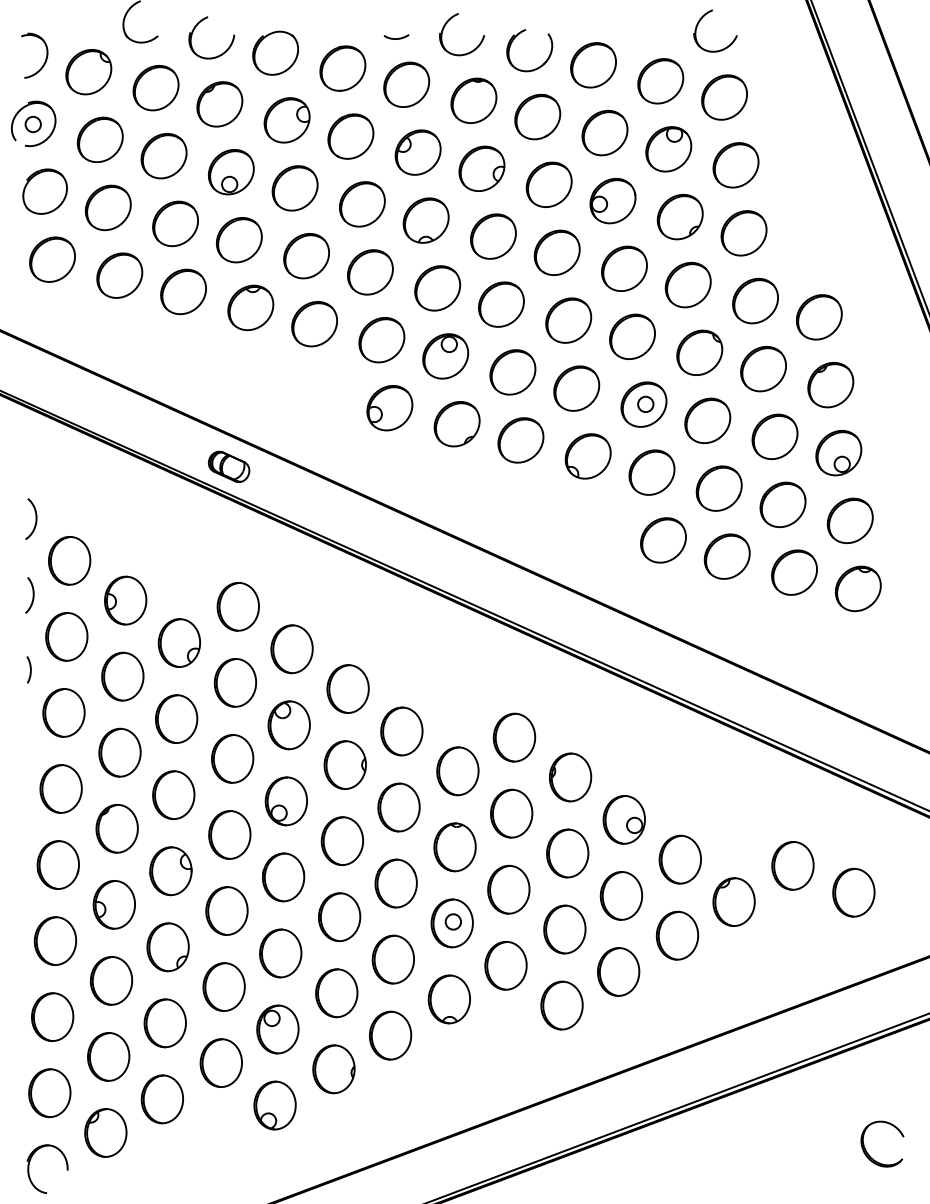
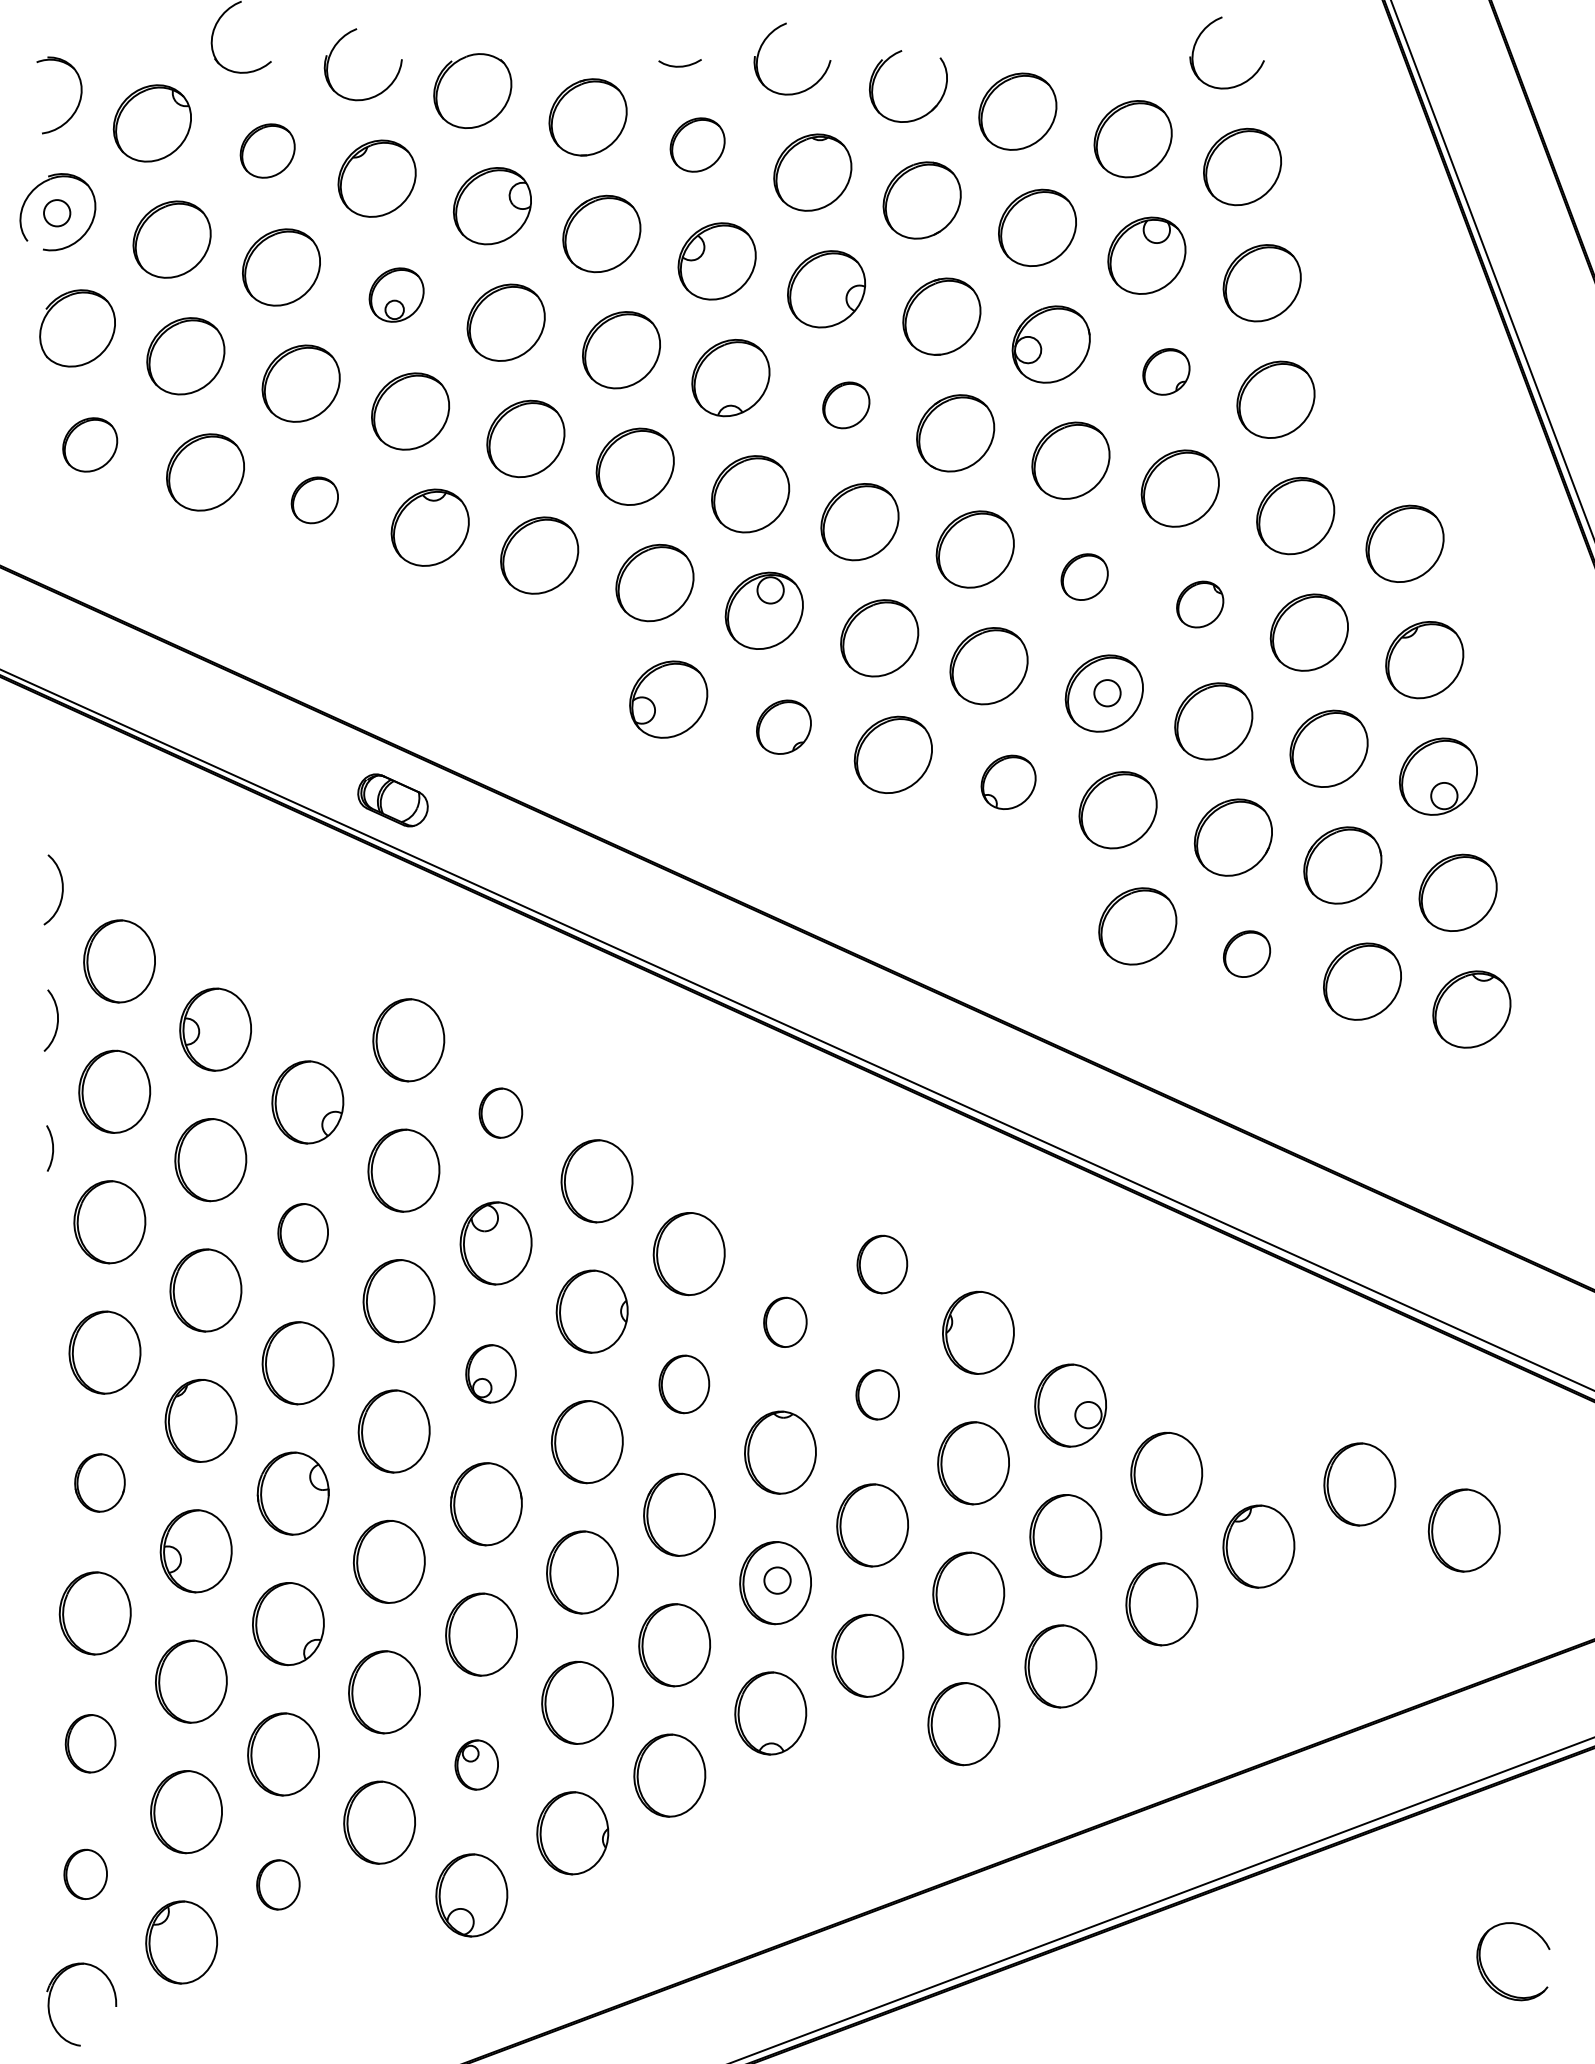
part: (406, 84) -> (697, 144), size x0.7
part: (155, 88) -> (266, 151), size x0.7
part: (230, 172) -> (395, 295), size x0.7
part: (679, 216) -> (1165, 370), size x0.6
part: (493, 236) -> (846, 405), size x0.6
part: (52, 259) -> (90, 444), size x0.7
part: (183, 291) -> (314, 499), size x0.6
part: (632, 336) -> (1084, 576), size x0.6
part: (699, 352) -> (1199, 604), size x0.6
part: (456, 424) -> (782, 727), size x0.7
part: (587, 456) -> (1007, 782), size x0.7
part: (726, 556) -> (1245, 953), size x0.6
part: (291, 649) -> (499, 1113), size x0.6
part: (176, 718) -> (302, 1231), size x0.7
part: (514, 737) -> (882, 1264), size x0.7
part: (457, 771) -> (784, 1322), size x0.6
part: (285, 801) -> (489, 1374), size x0.7
part: (398, 807) -> (683, 1384), size x0.7
part: (511, 813) -> (877, 1394), size x0.6
part: (57, 864) -> (98, 1482), size x0.7
part: (52, 1016) -> (90, 1742), size x0.7
part: (277, 1029) -> (475, 1765), size x0.6
part: (49, 1093) -> (85, 1874), size x0.6
part: (161, 1099) -> (277, 1885), size x0.6

